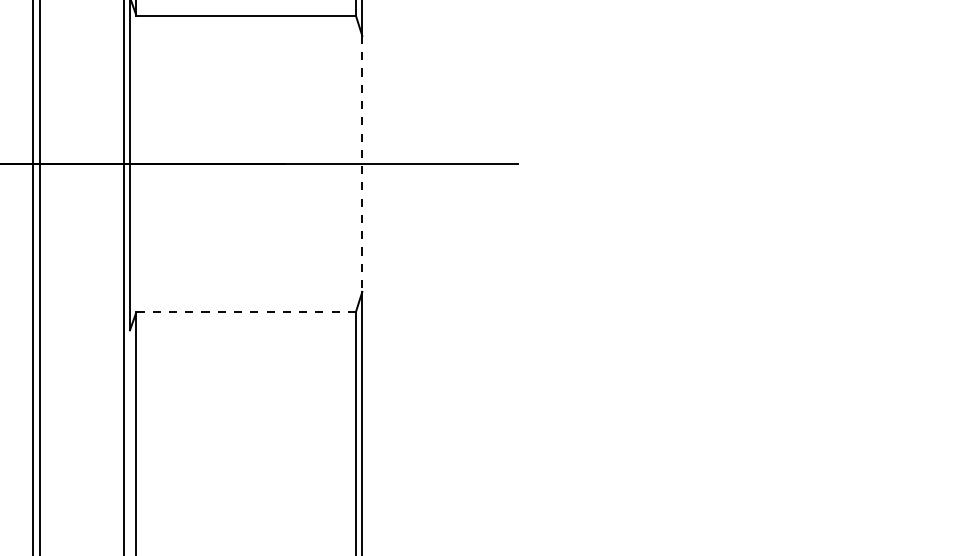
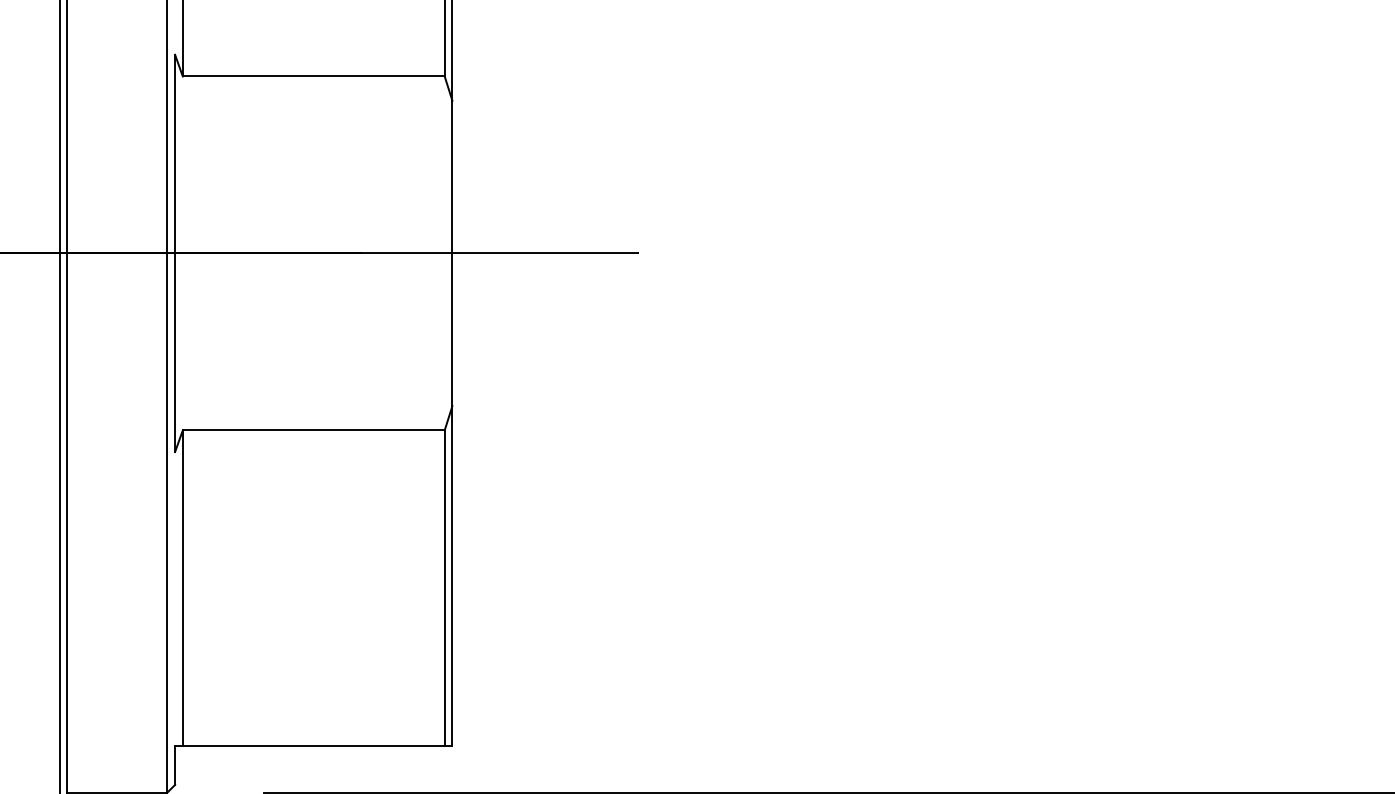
line: (362, 163) -> (452, 253), dashed -> solid
line: (245, 312) -> (313, 430), dashed -> solid

